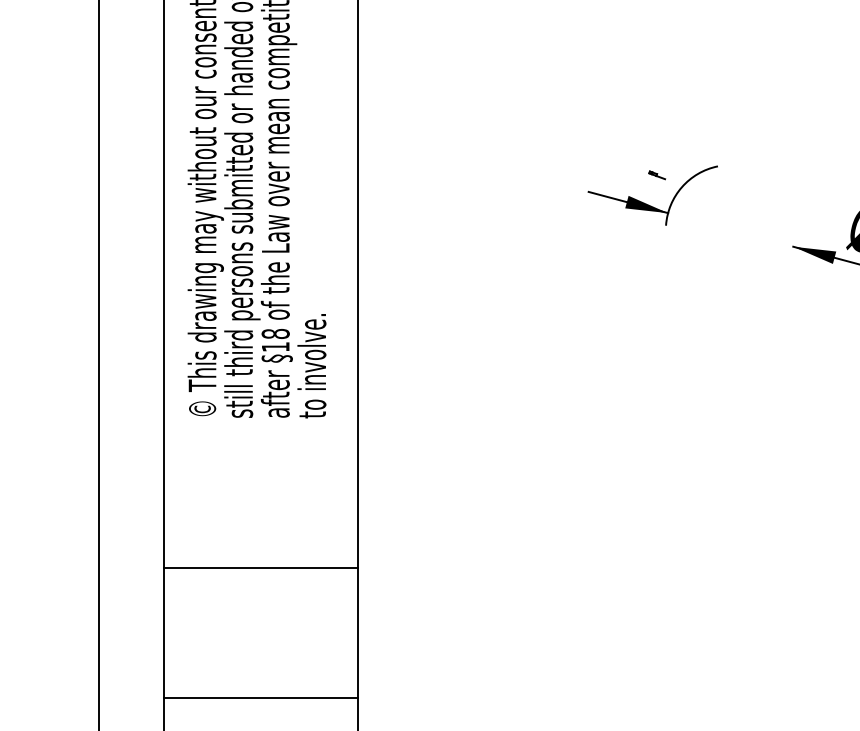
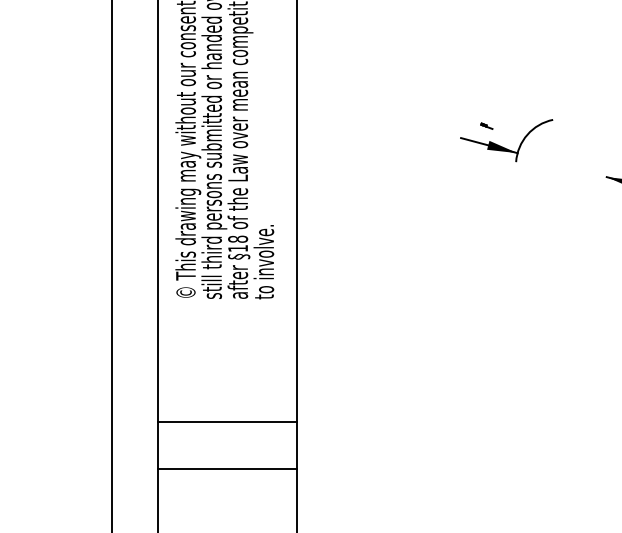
part: (656, 174) -> (486, 125), moved
line: (260, 567) -> (227, 421), moved
line: (260, 697) -> (227, 469), moved

